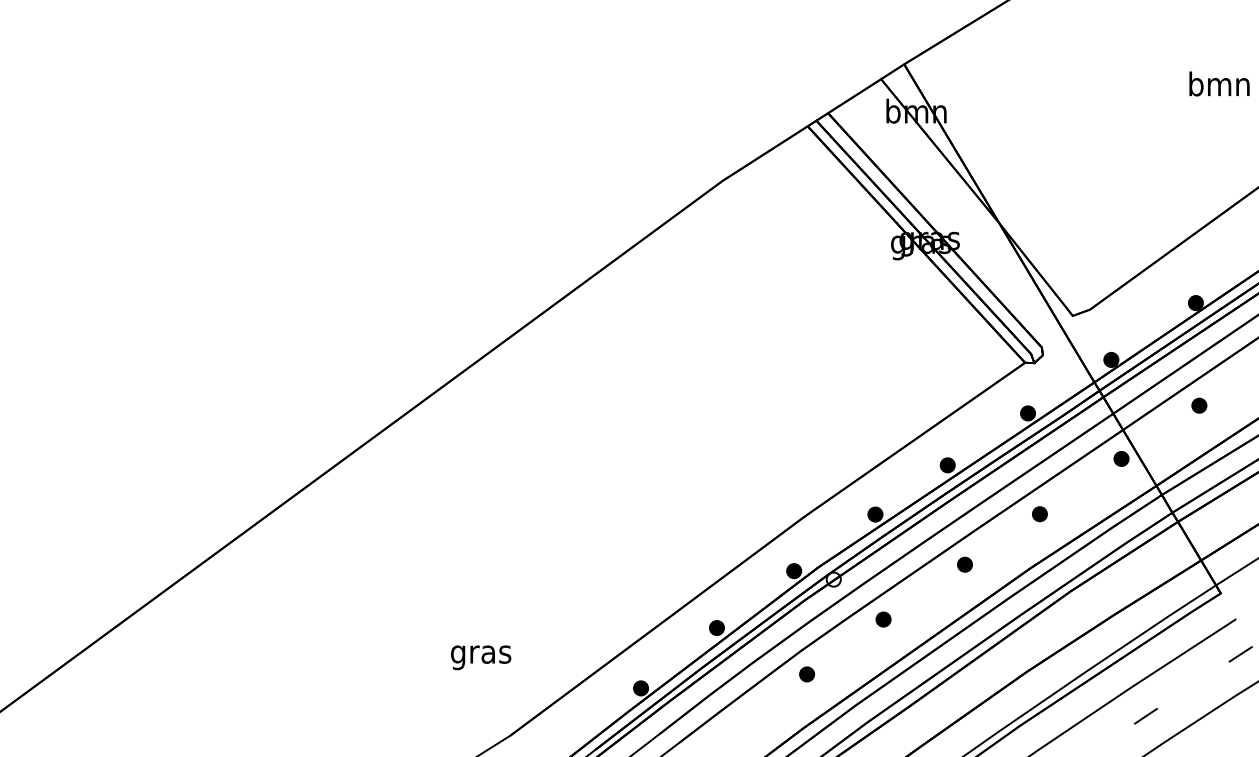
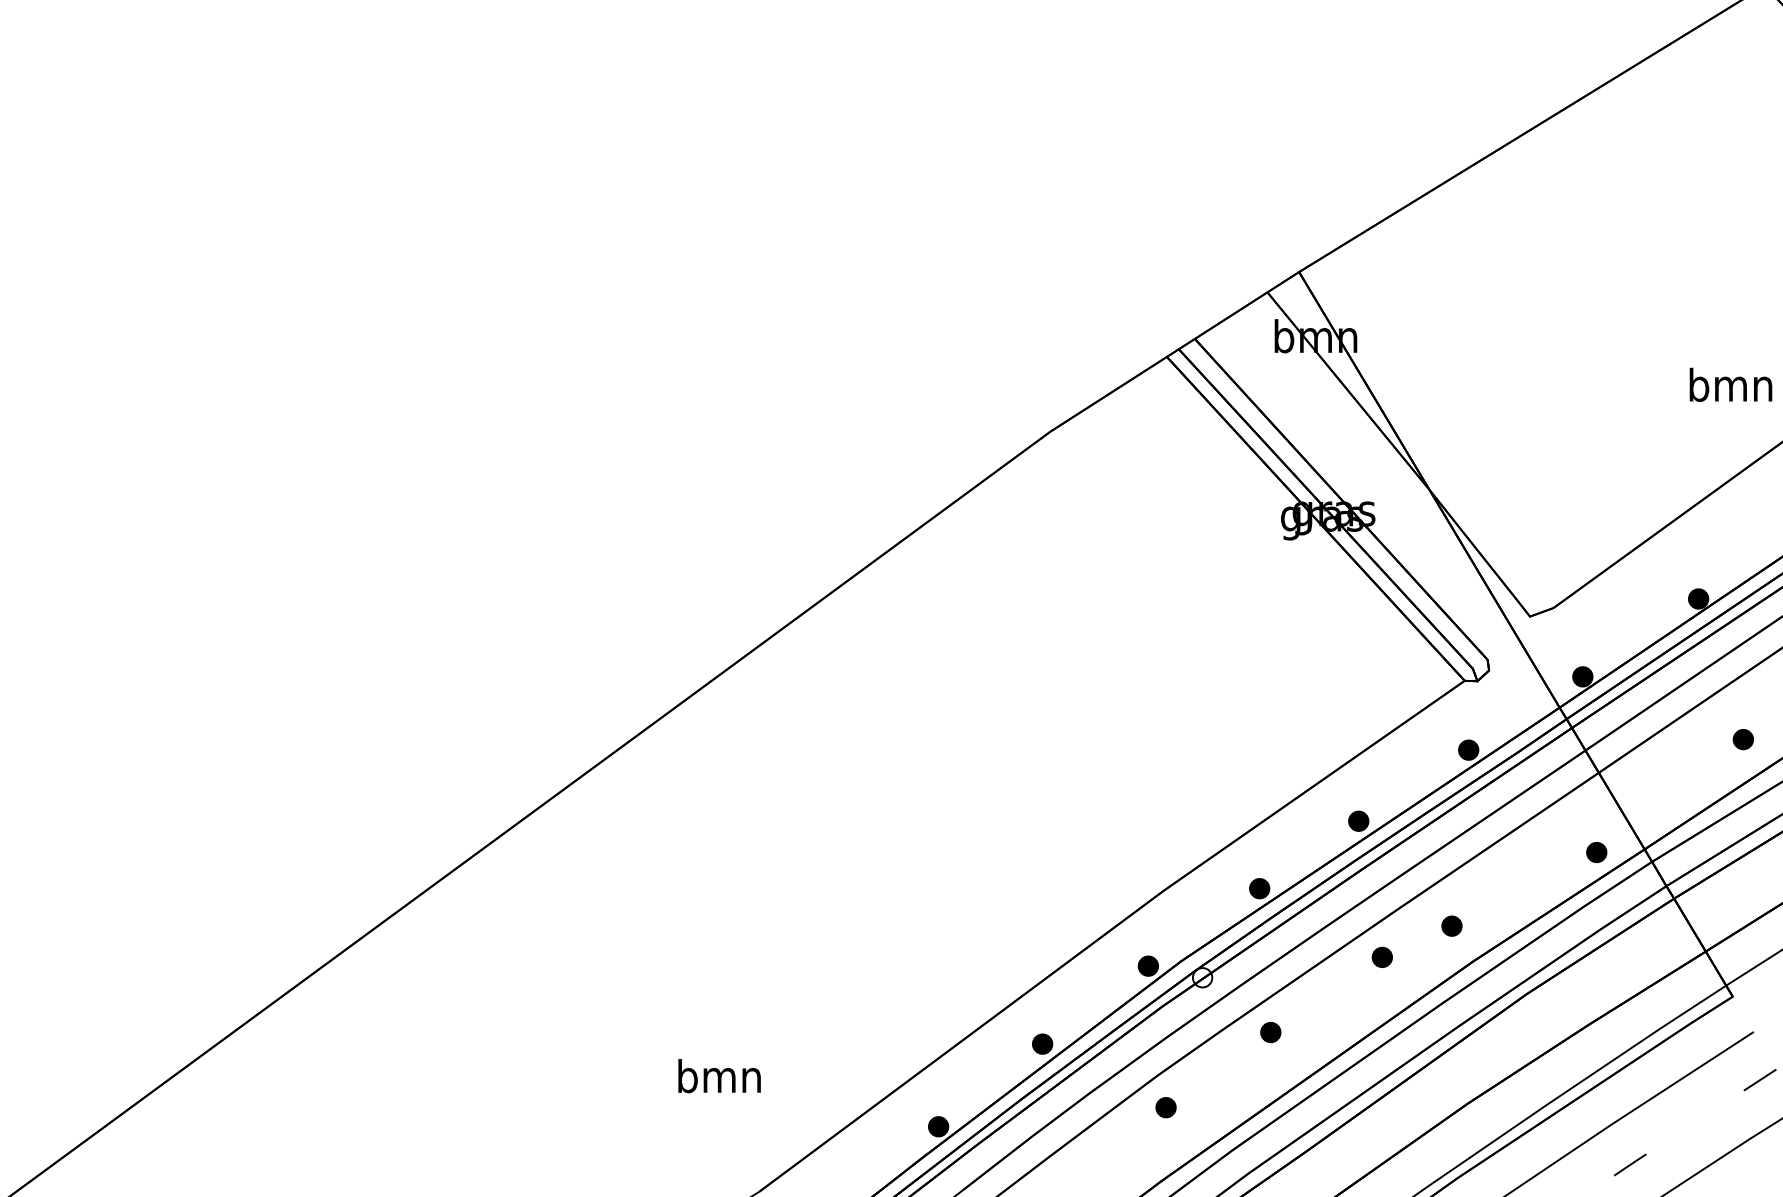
text: (1219, 83) -> (1730, 384), moved
part: (1198, 405) -> (1742, 739), moved
part: (1121, 458) -> (1596, 852), moved
part: (1039, 513) -> (1451, 925), moved
text: (481, 654) -> (719, 1080), gras -> bmn

